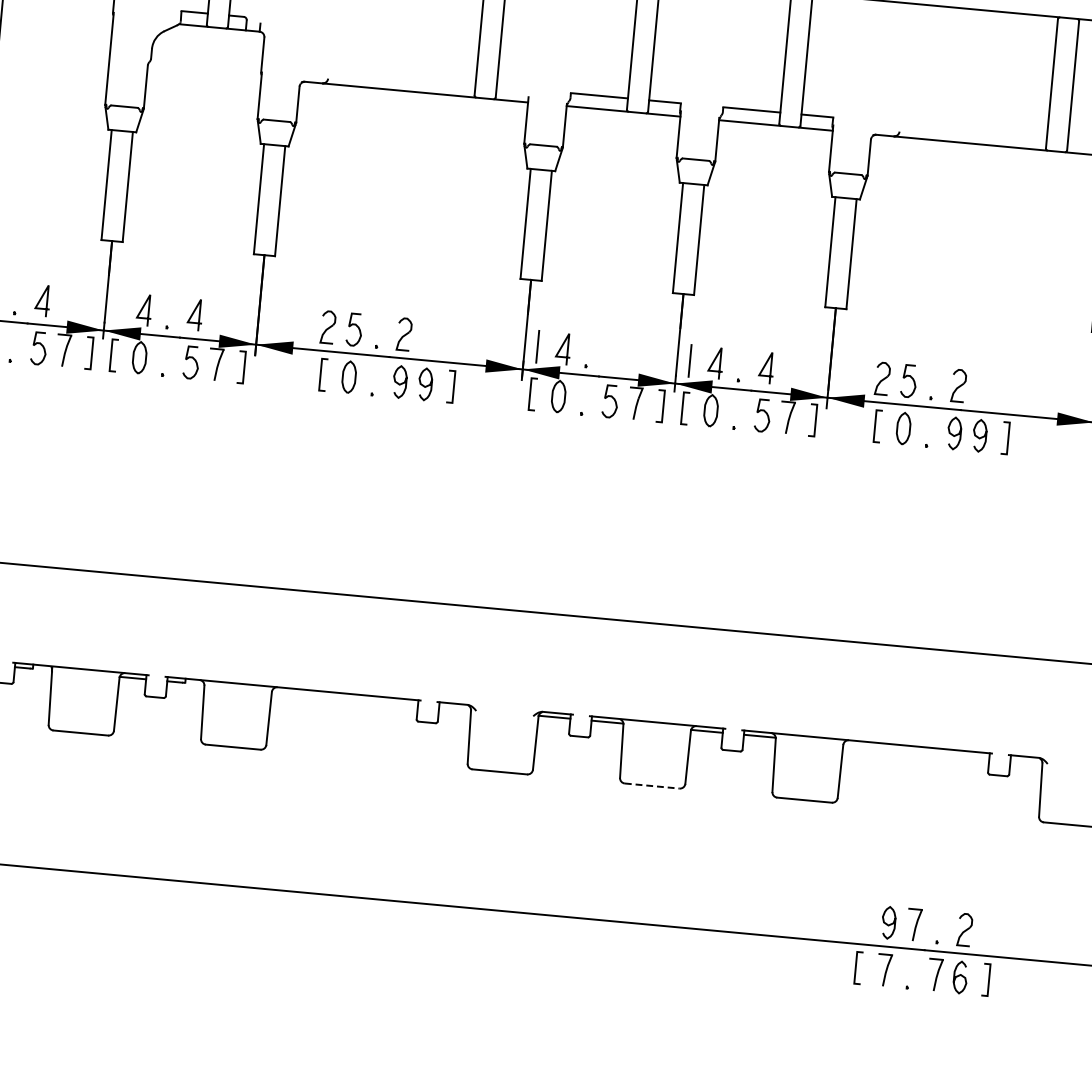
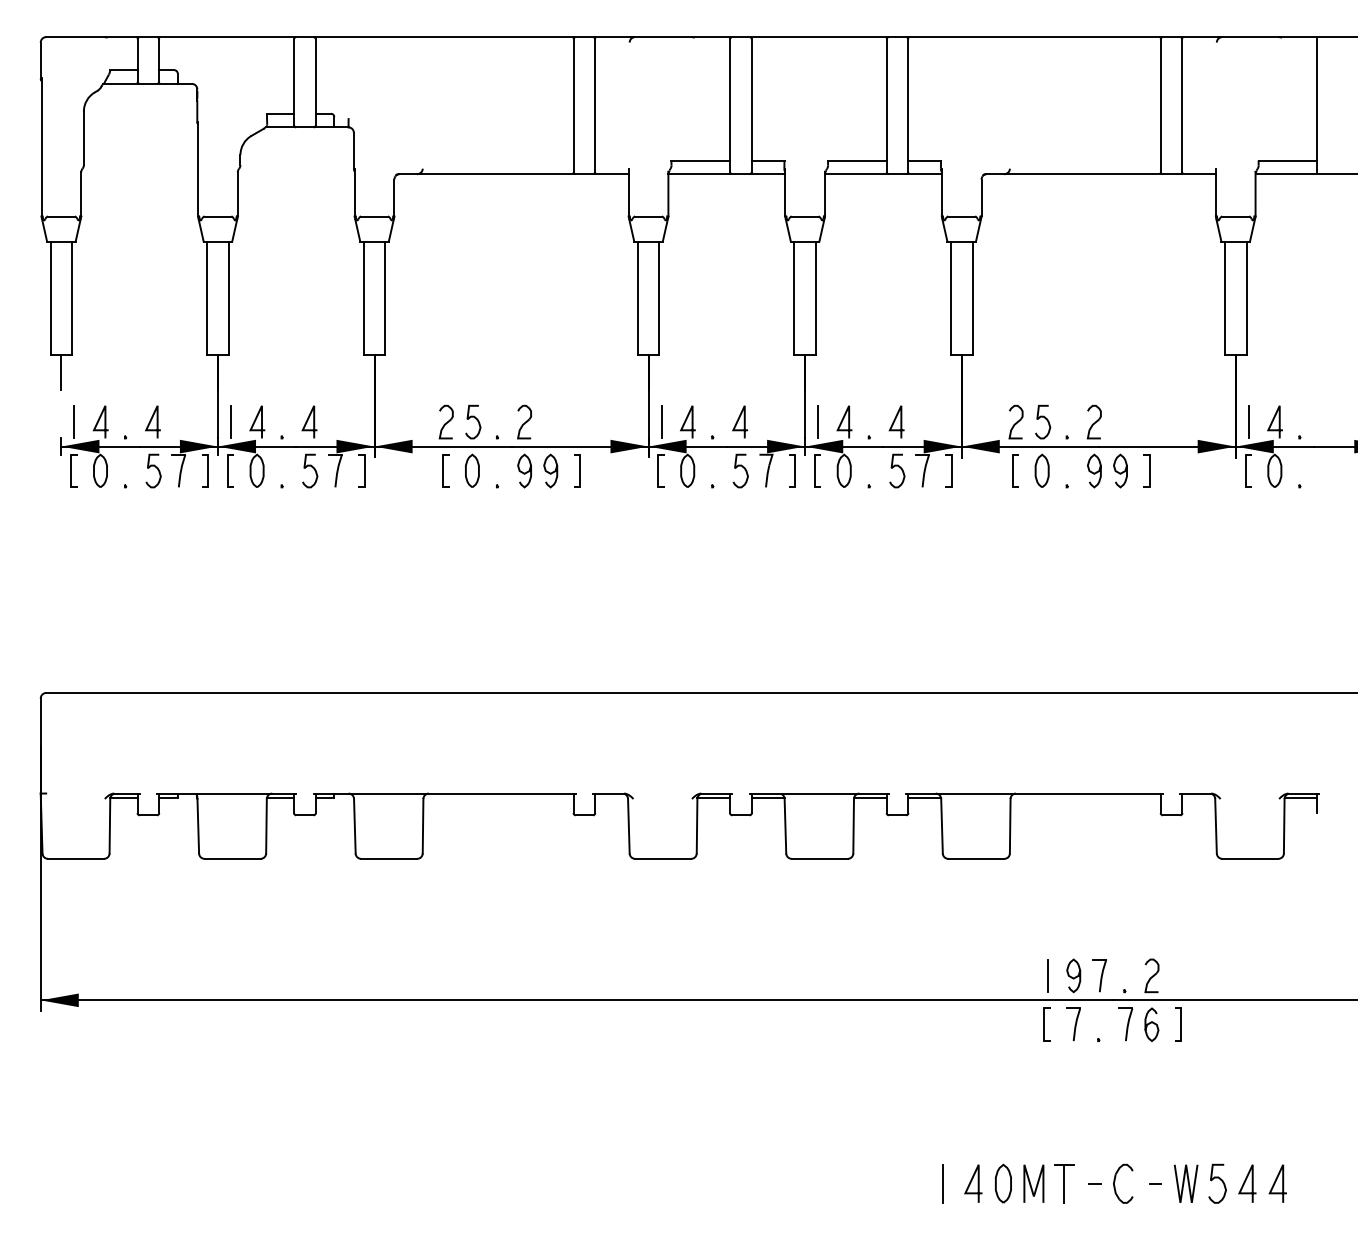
line: (119, 307) -> (231, 421), added
line: (612, 353) -> (738, 421), added
line: (652, 785) -> (820, 858), dashed -> solid
line: (863, 920) -> (1047, 975), added

